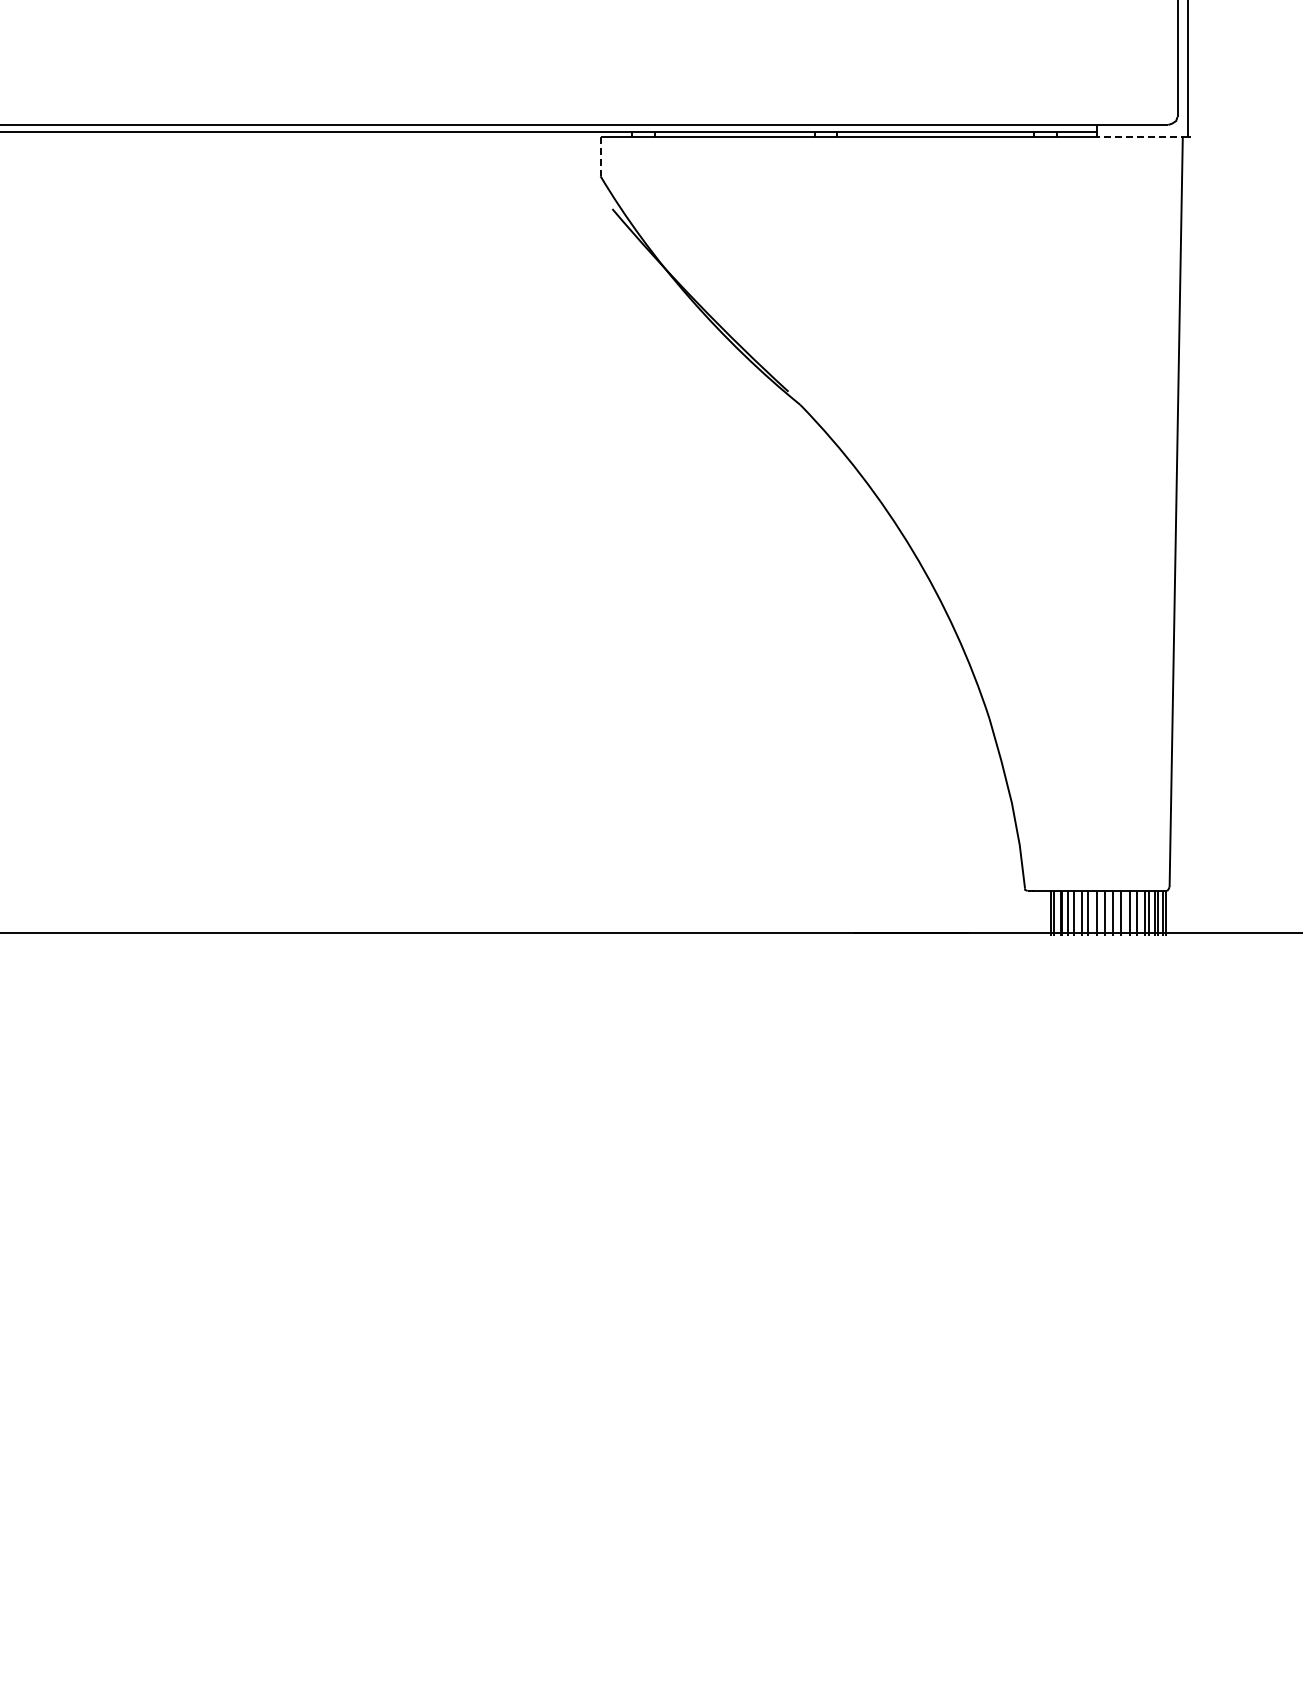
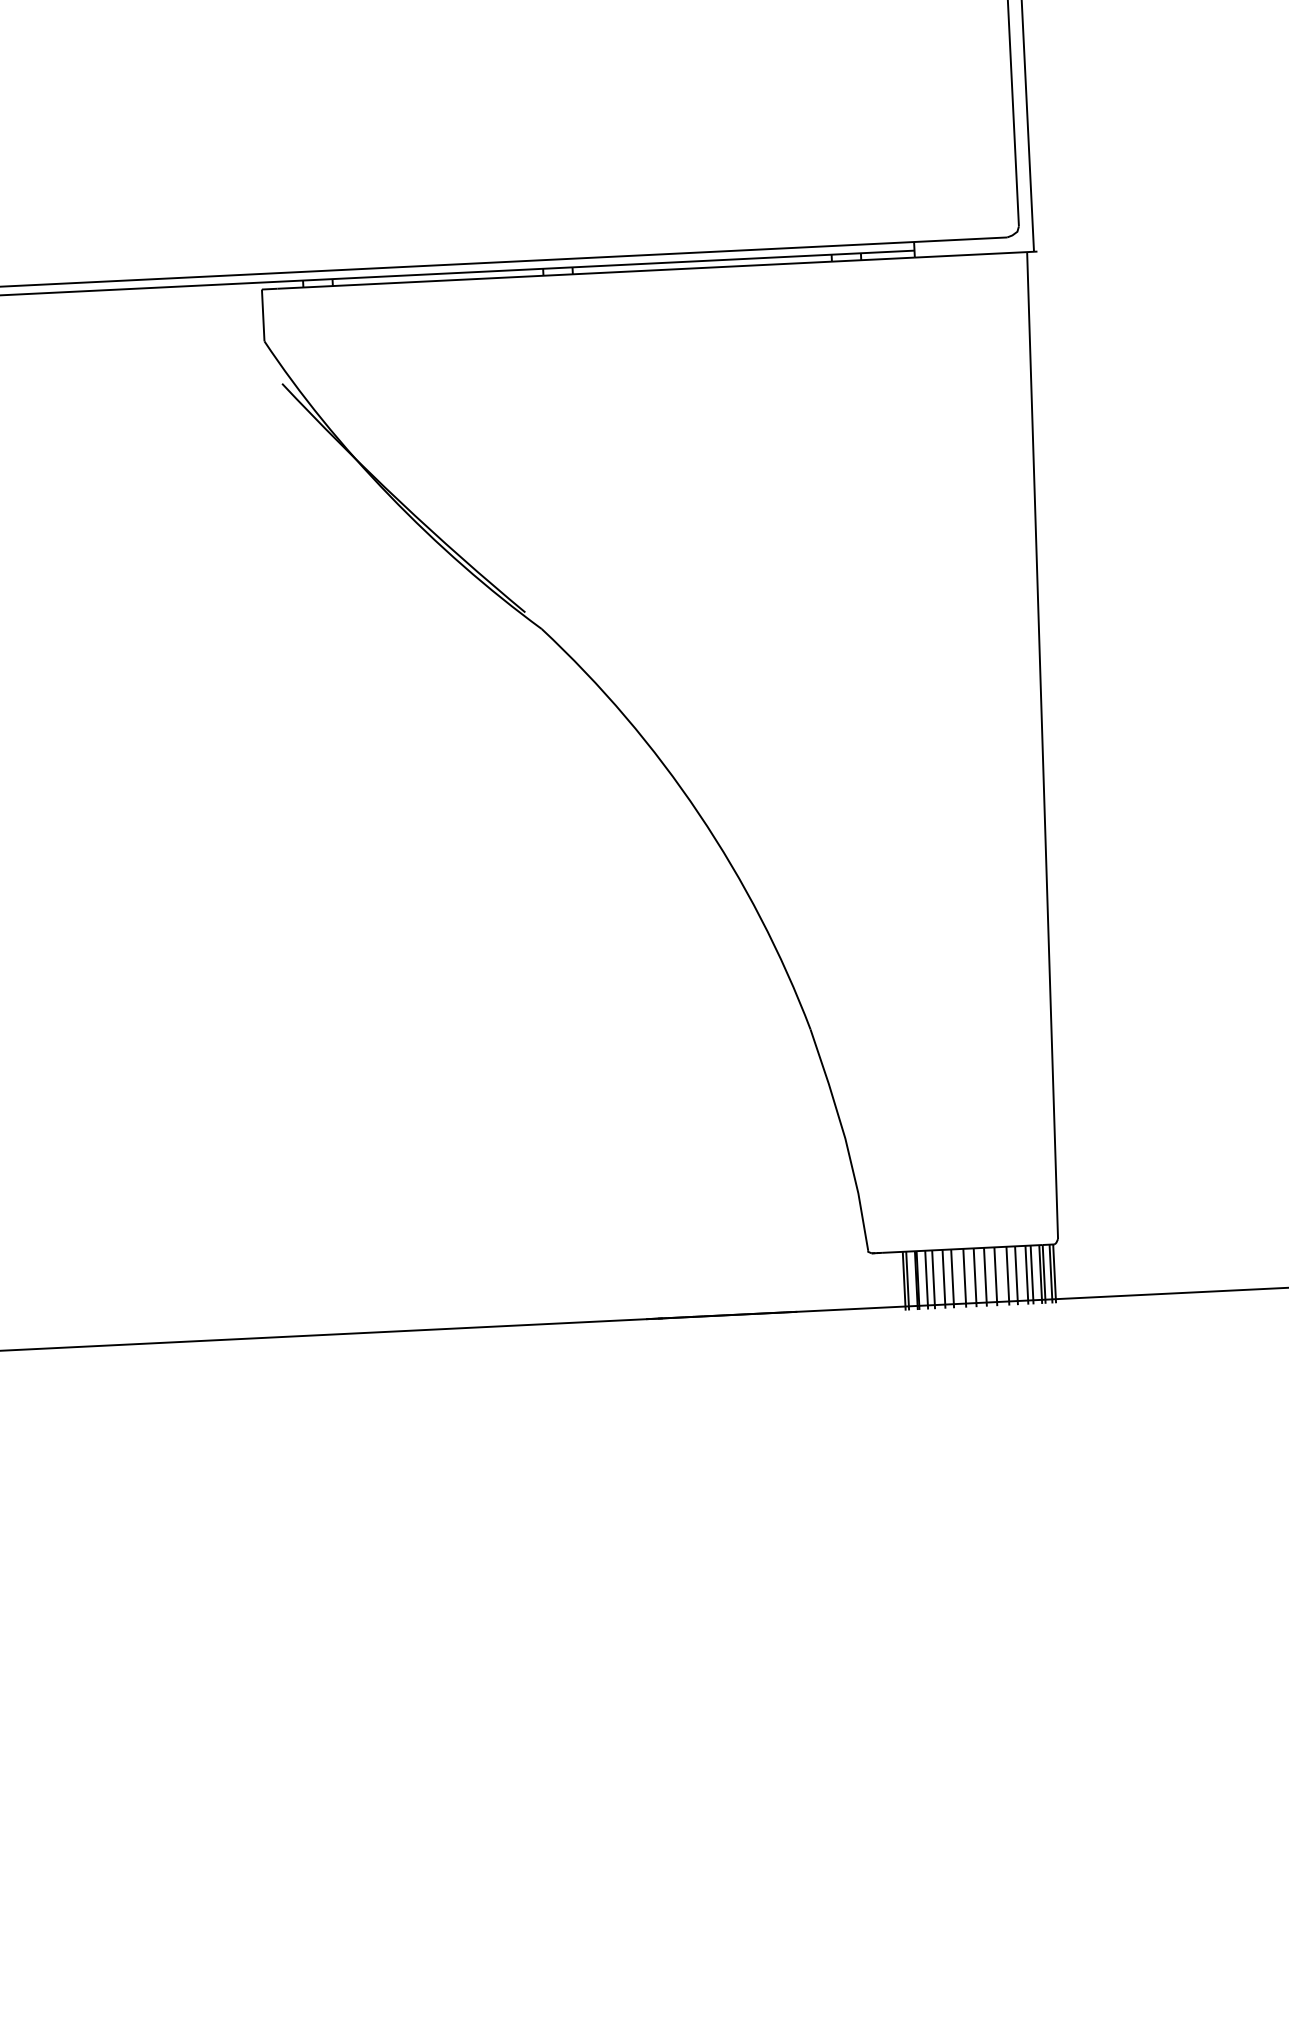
line: (1142, 136) -> (974, 254), dashed -> solid
line: (600, 156) -> (263, 315), dashed -> solid

